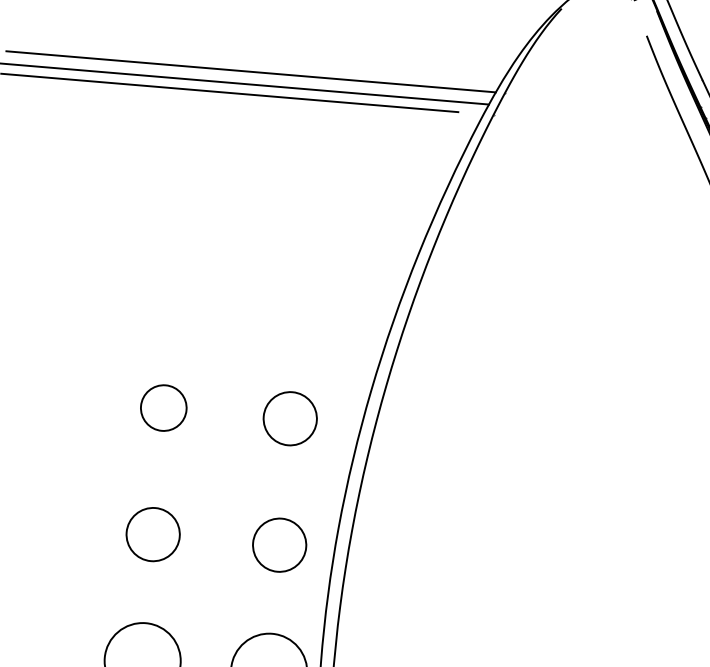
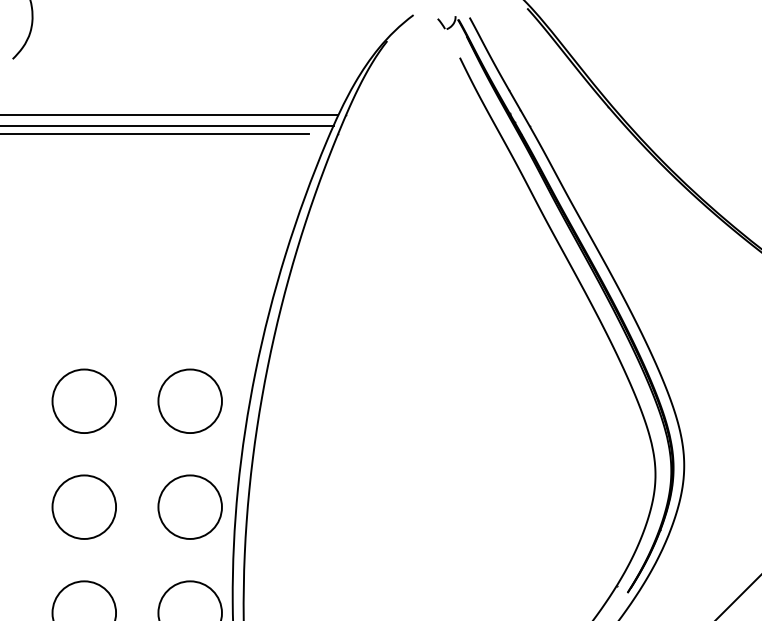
circle: (163, 407) -> (83, 400), size x1.67
circle: (289, 417) -> (189, 400), size x1.43
circle: (152, 533) -> (83, 506), size x1.43
circle: (278, 544) -> (189, 506), size x1.43

